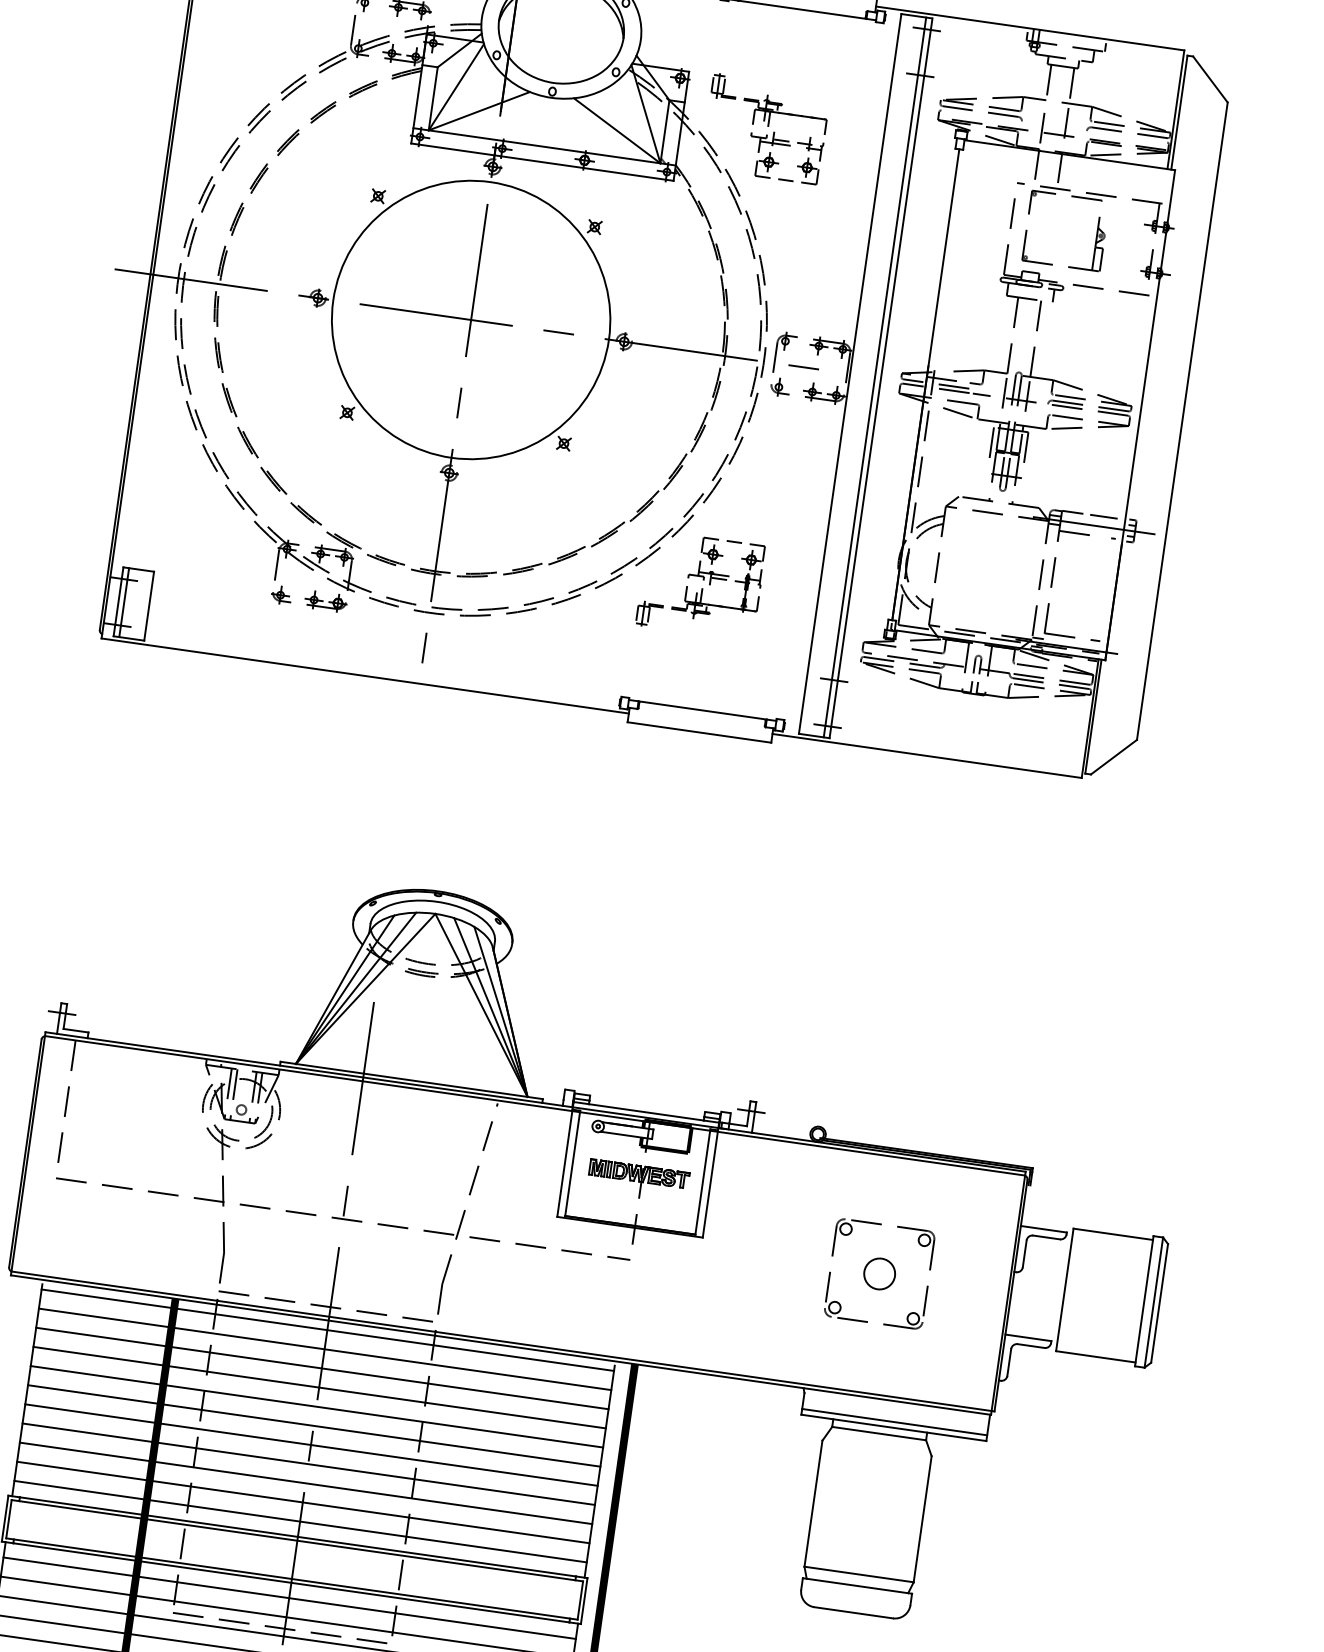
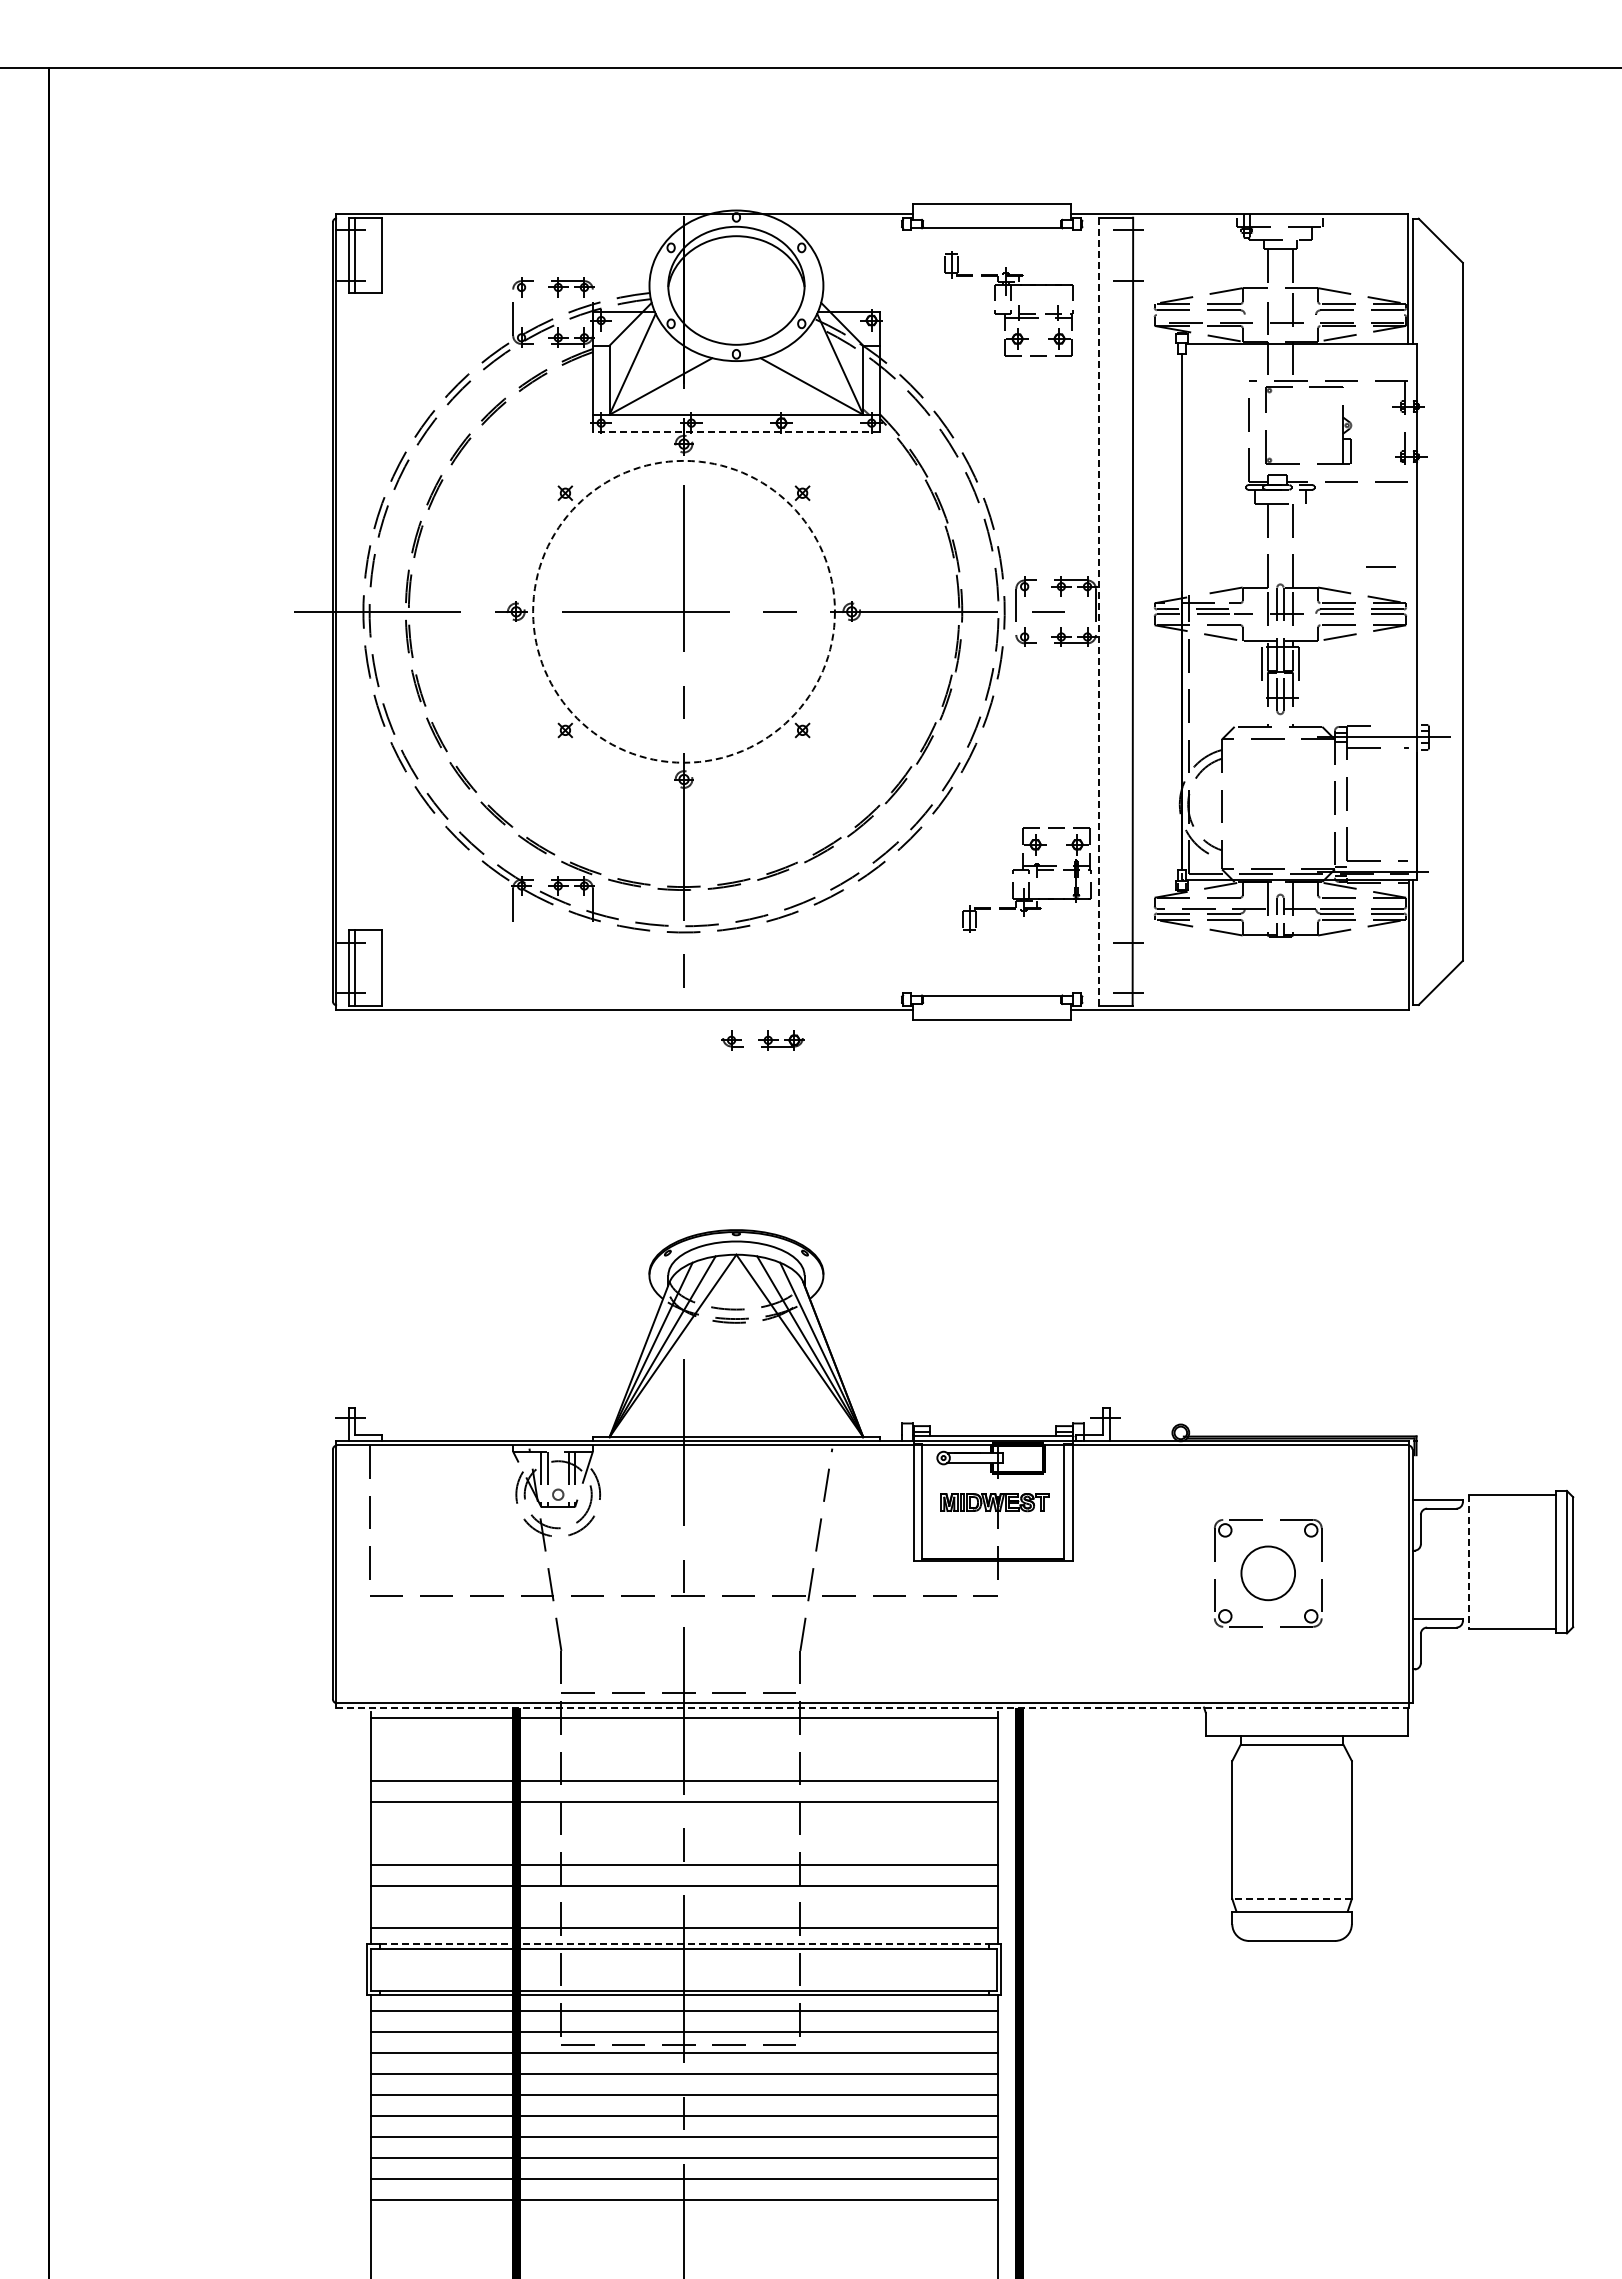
part: (765, 128) -> (1008, 303), moved
line: (542, 162) -> (736, 431), solid -> dashed
circle: (470, 319) -> (683, 611), solid -> dashed
line: (850, 374) -> (1099, 612), solid -> dashed
line: (875, 377) -> (1126, 611), removed
line: (1103, 515) -> (1380, 566), moved
part: (700, 585) -> (1026, 879), moved
part: (308, 599) -> (762, 1040), moved
circle: (879, 1274) -> (1268, 1573), size x1.6
line: (1064, 1290) -> (1469, 1562), solid -> dashed
line: (500, 1345) -> (872, 1707), solid -> dashed
line: (325, 1348) -> (684, 1738), removed
line: (322, 1368) -> (684, 1759), removed
line: (894, 1422) -> (1306, 1730), removed
line: (314, 1425) -> (684, 1822), removed
line: (311, 1444) -> (684, 1843), removed
line: (303, 1502) -> (684, 1906), removed
line: (298, 1537) -> (684, 1944), solid -> dashed
line: (859, 1574) -> (1292, 1899), solid -> dashed

